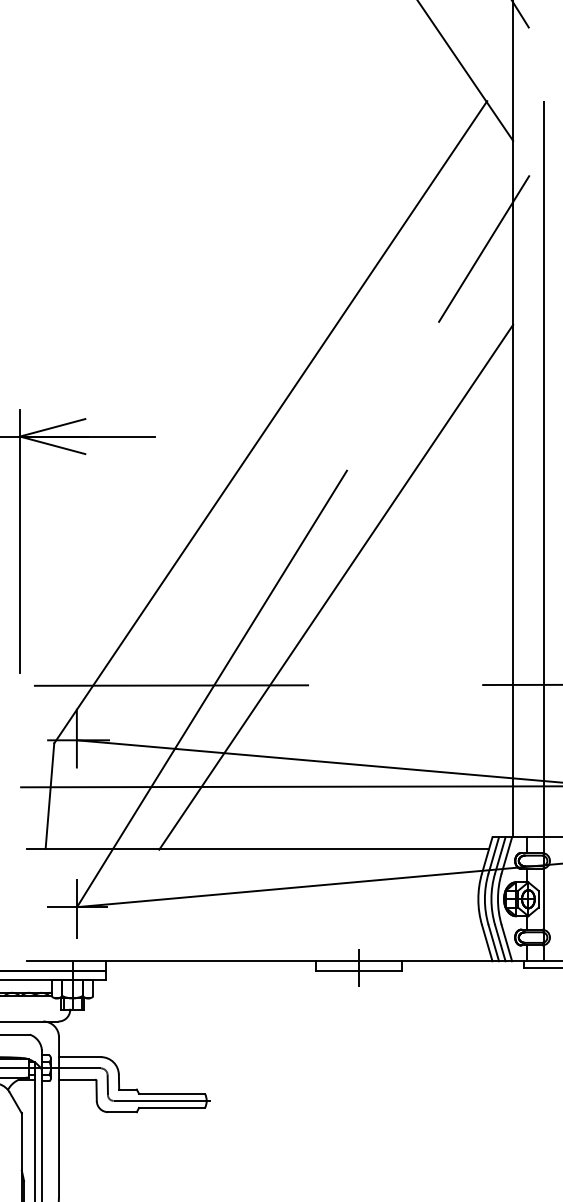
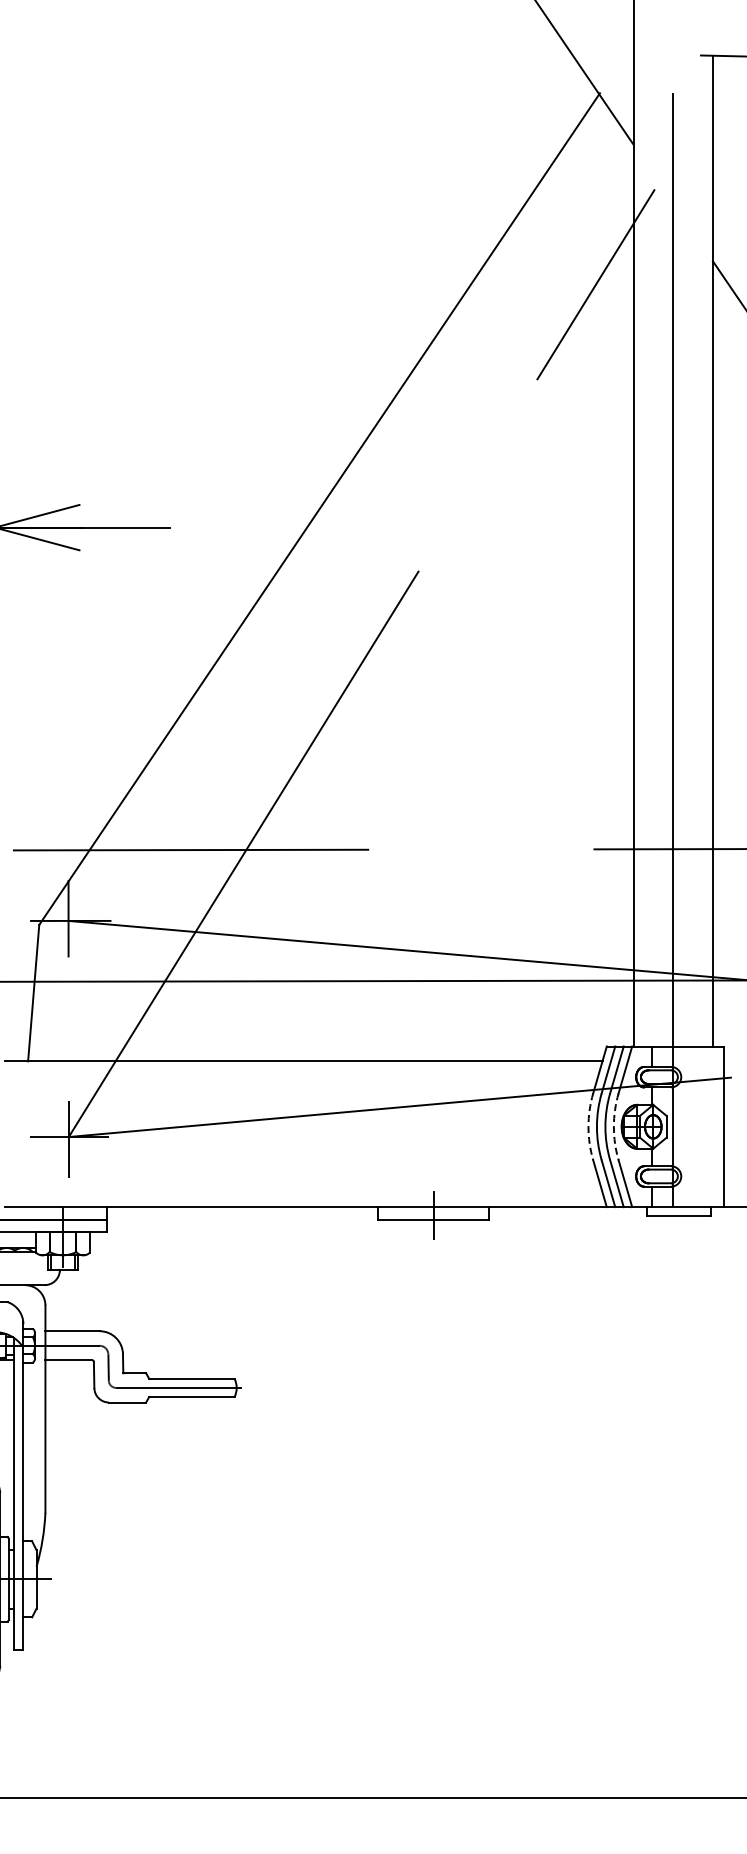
line: (336, 587) -> (404, 722), removed
arc: (478, 899) -> (588, 1126), solid -> dashed
arc: (497, 899) -> (613, 1126), solid -> dashed

